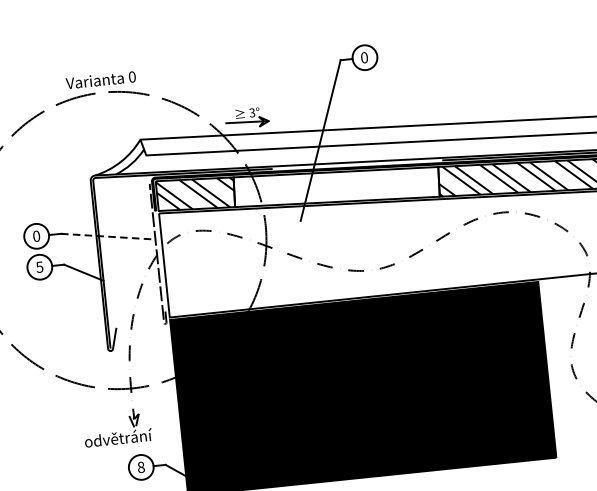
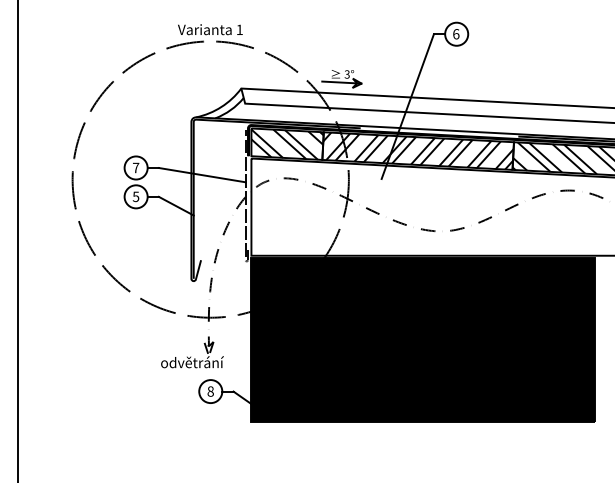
text: (364, 58) -> (456, 34), 0 -> 6
text: (131, 76) -> (239, 29), 0 -> 1
hatch: (336, 186) -> (418, 150), added
text: (37, 235) -> (136, 167), 0 -> 7
line: (108, 237) -> (202, 175), dashed -> solid

